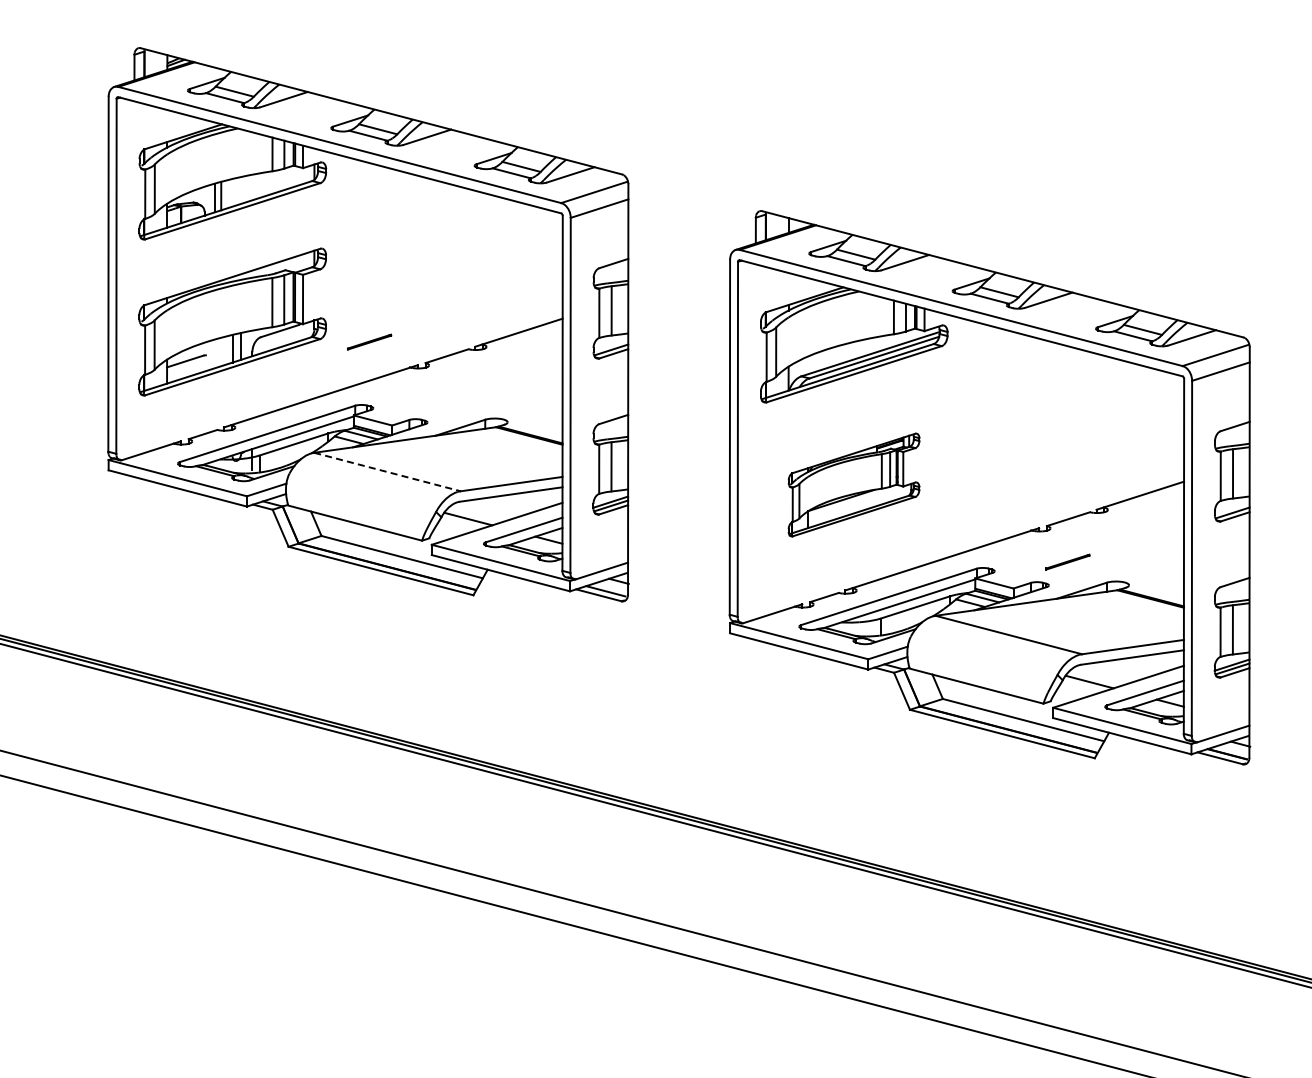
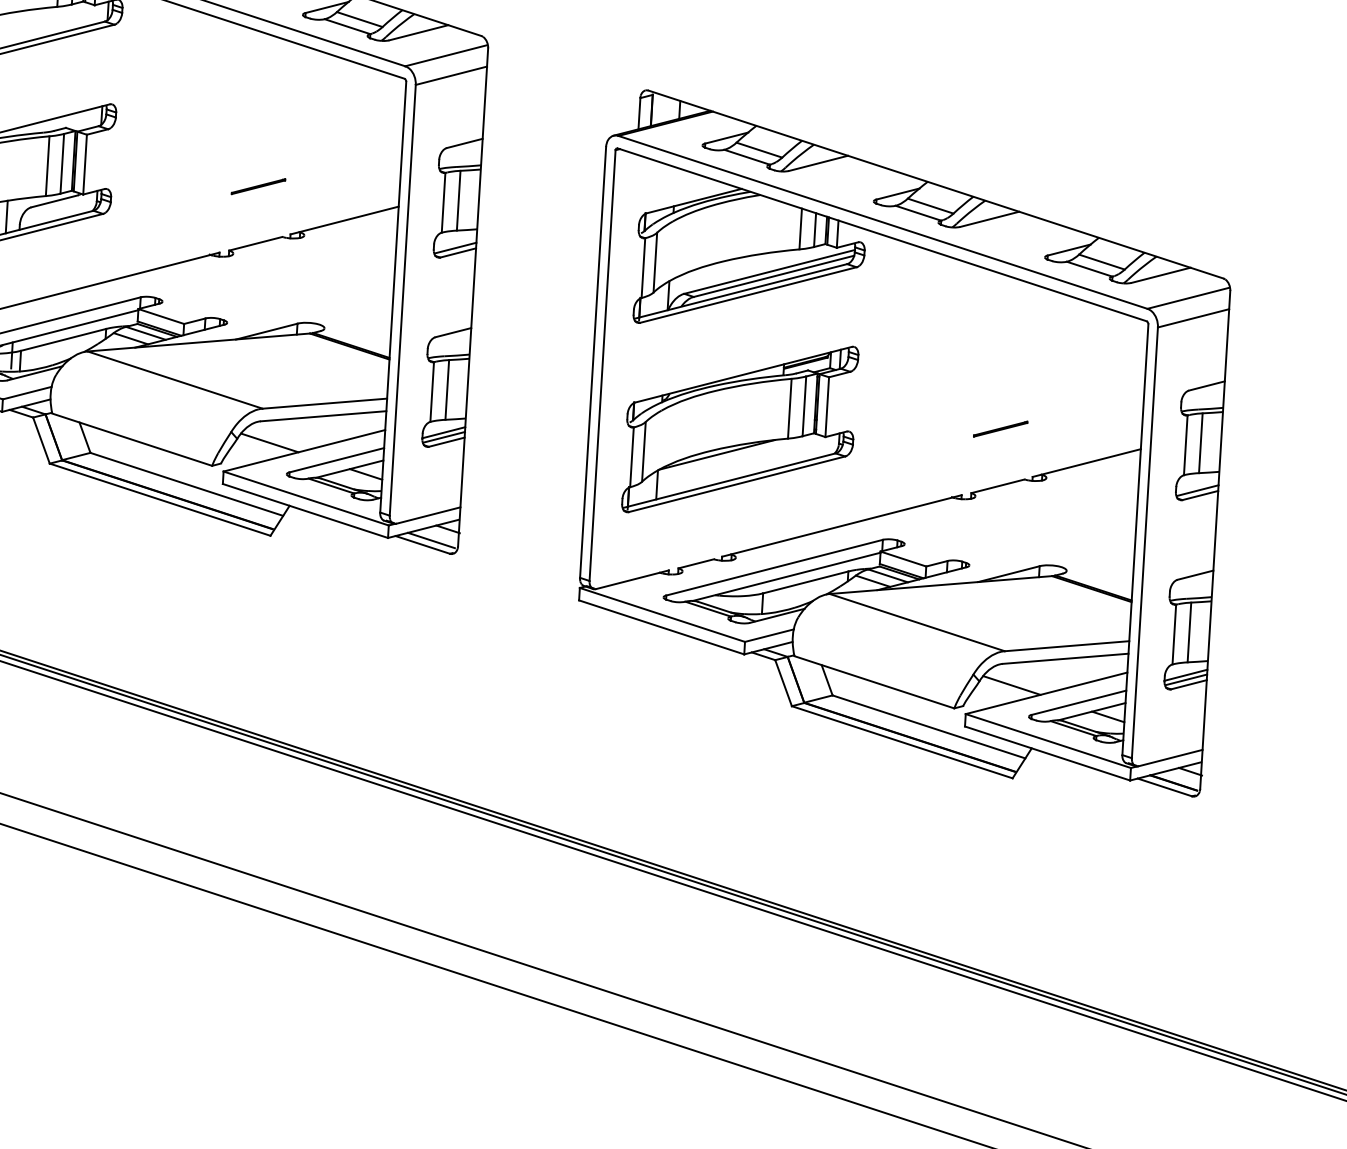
line: (369, 341) -> (258, 185), moved
line: (387, 472) -> (175, 380), dashed -> solid
part: (853, 484) -> (739, 428), size x1.43
line: (1067, 561) -> (1000, 428), moved

